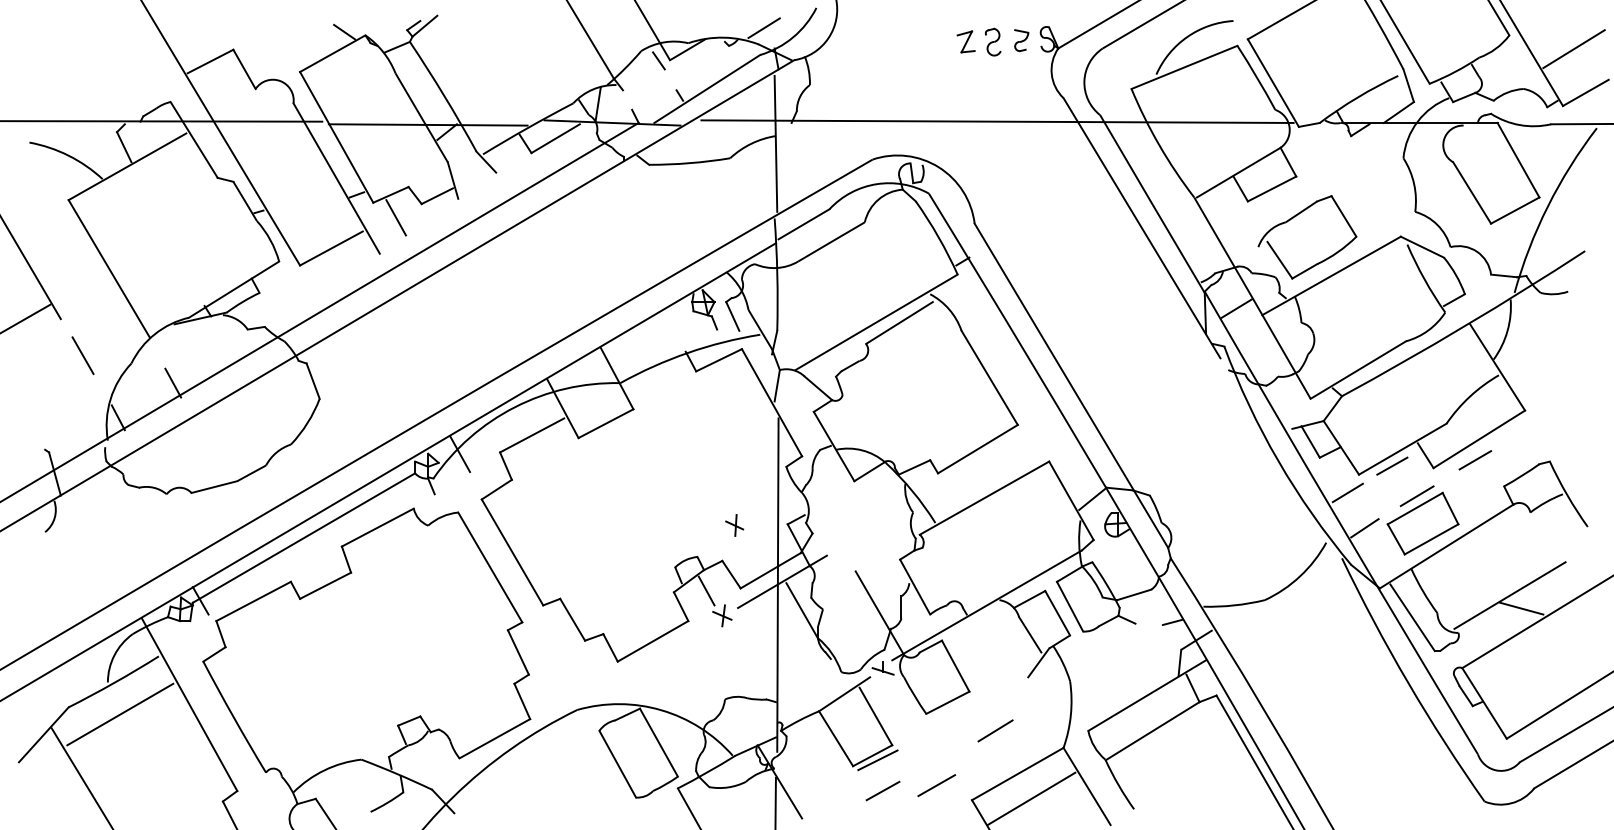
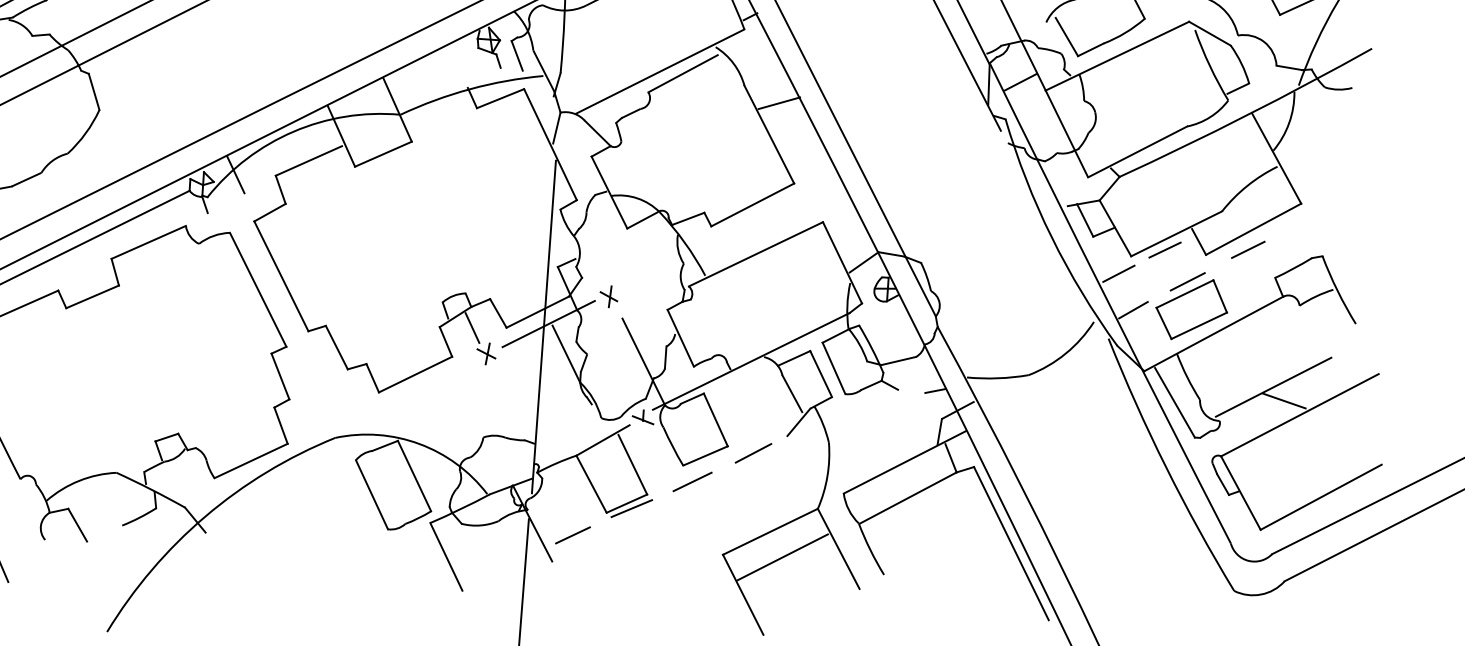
line: (997, 345) -> (779, 102), added
part: (734, 525) -> (608, 296), moved
line: (995, 730) -> (753, 452), moved
line: (936, 785) -> (692, 481), moved
line: (882, 790) -> (572, 534), moved

